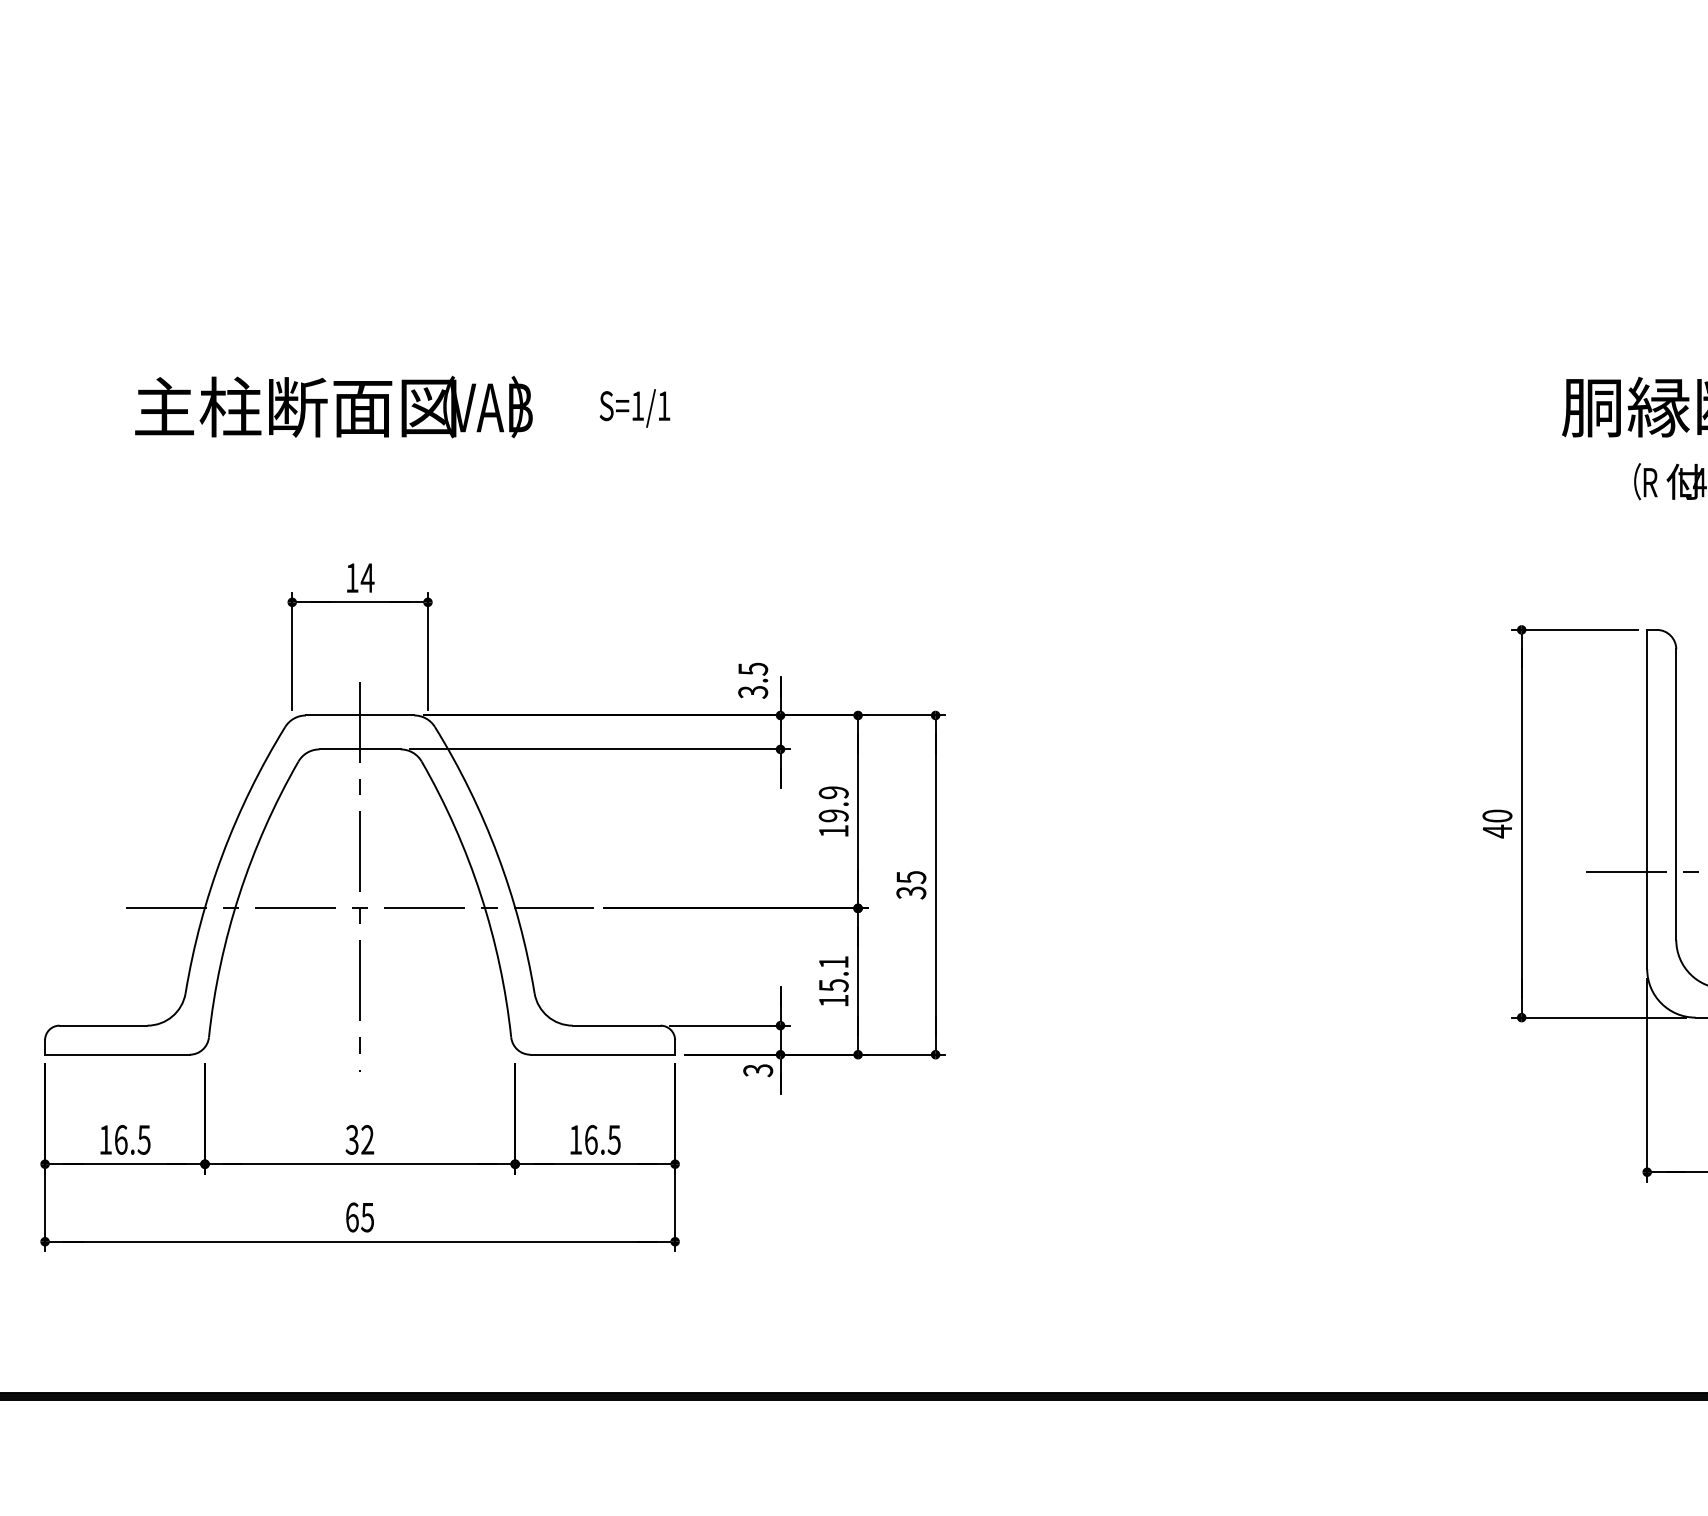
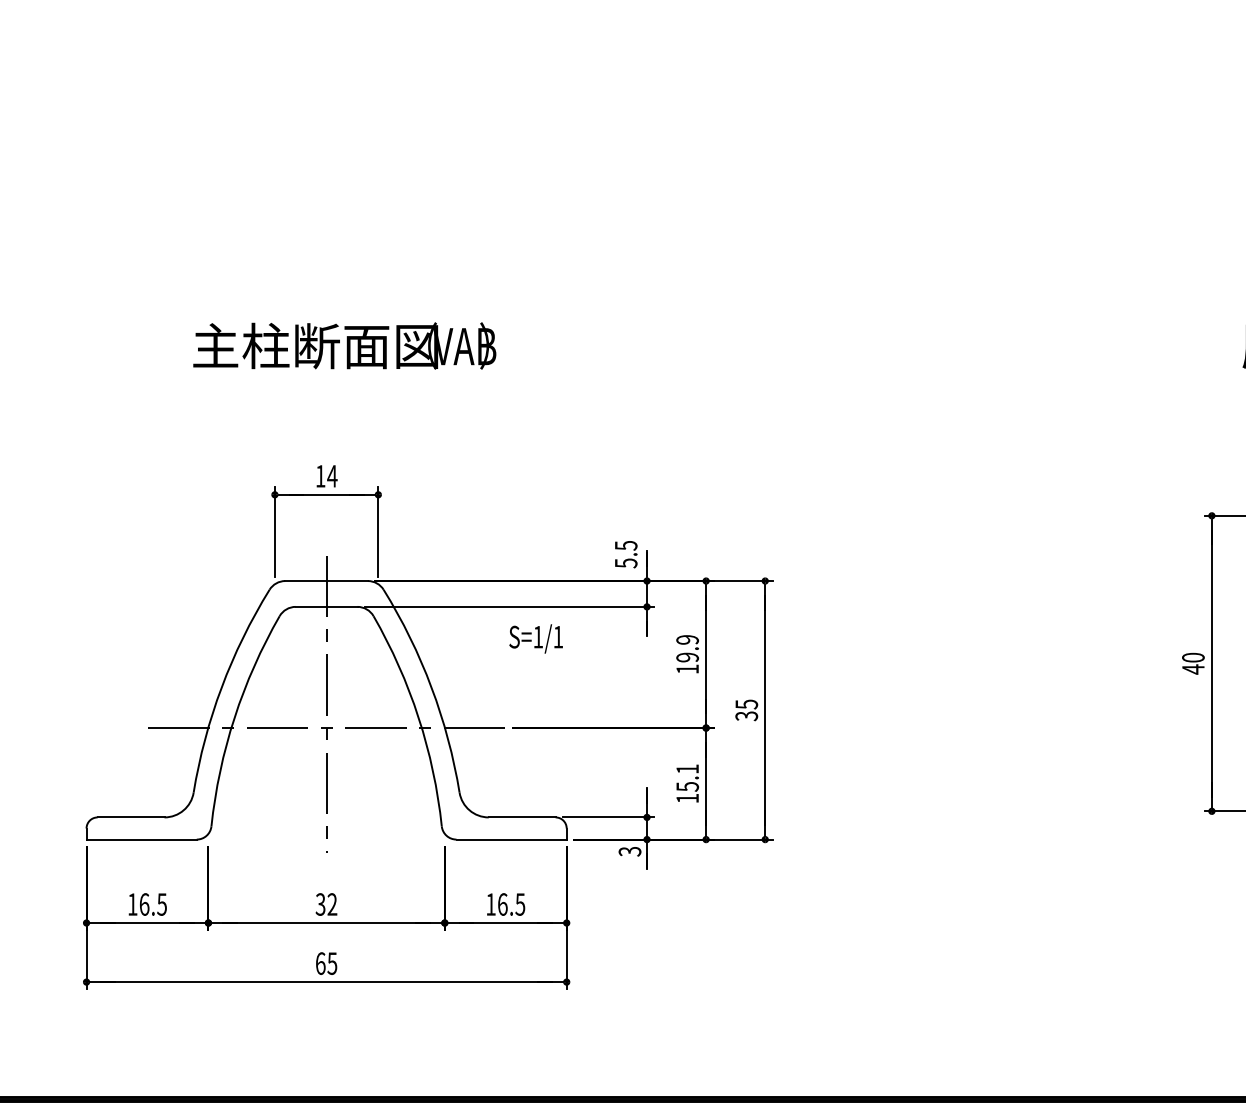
text: (333, 406) -> (344, 345), moved
text: (634, 408) -> (535, 638), moved
text: (752, 692) -> (625, 563), 3.5 -> 5.5

